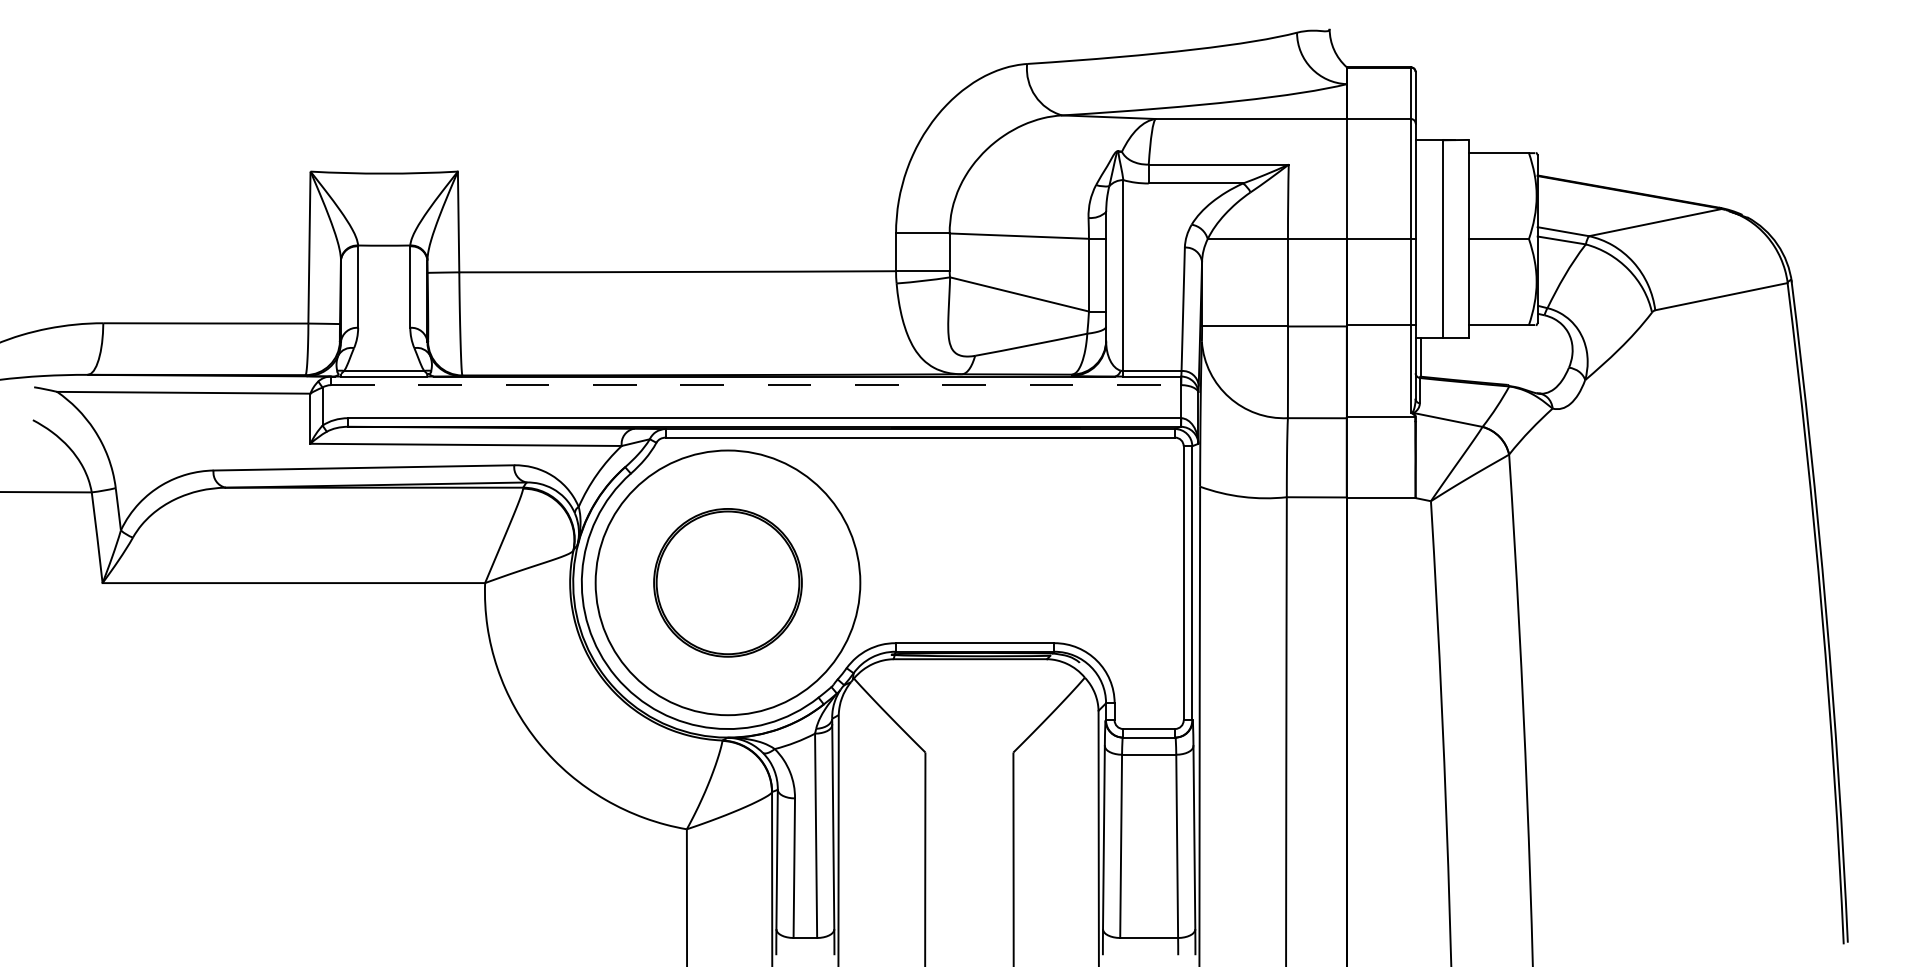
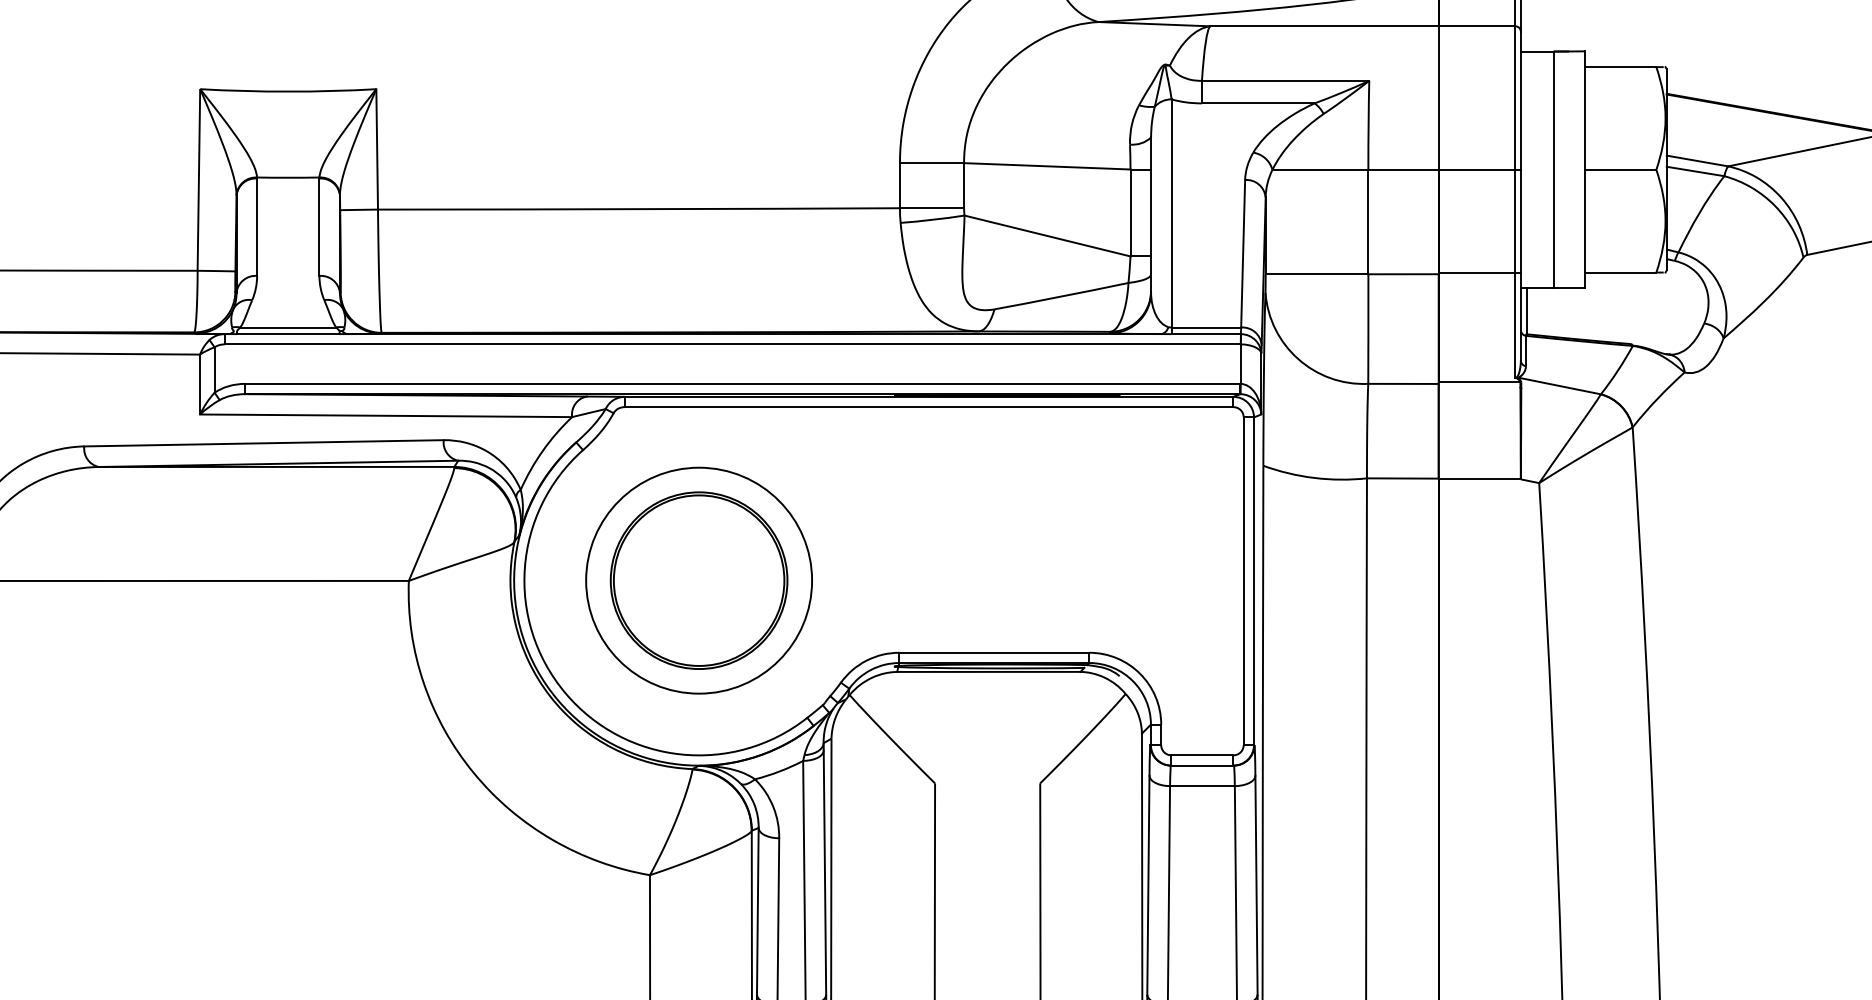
line: (756, 385) -> (733, 344), dashed -> solid
circle: (727, 582) -> (698, 580), size x0.71

